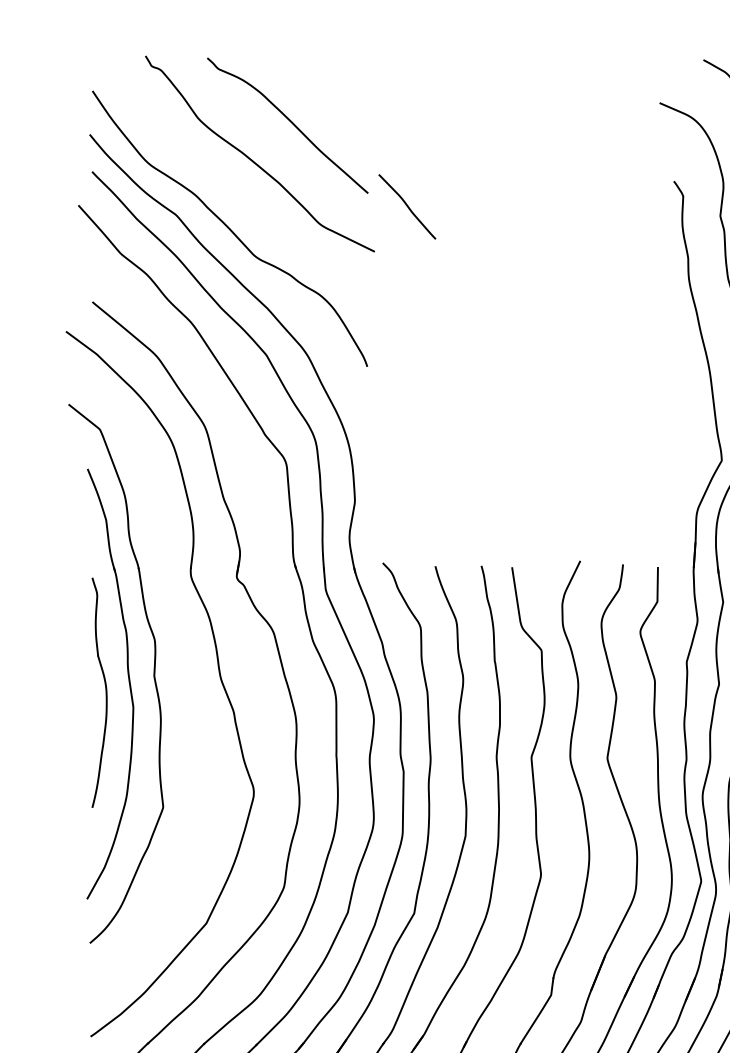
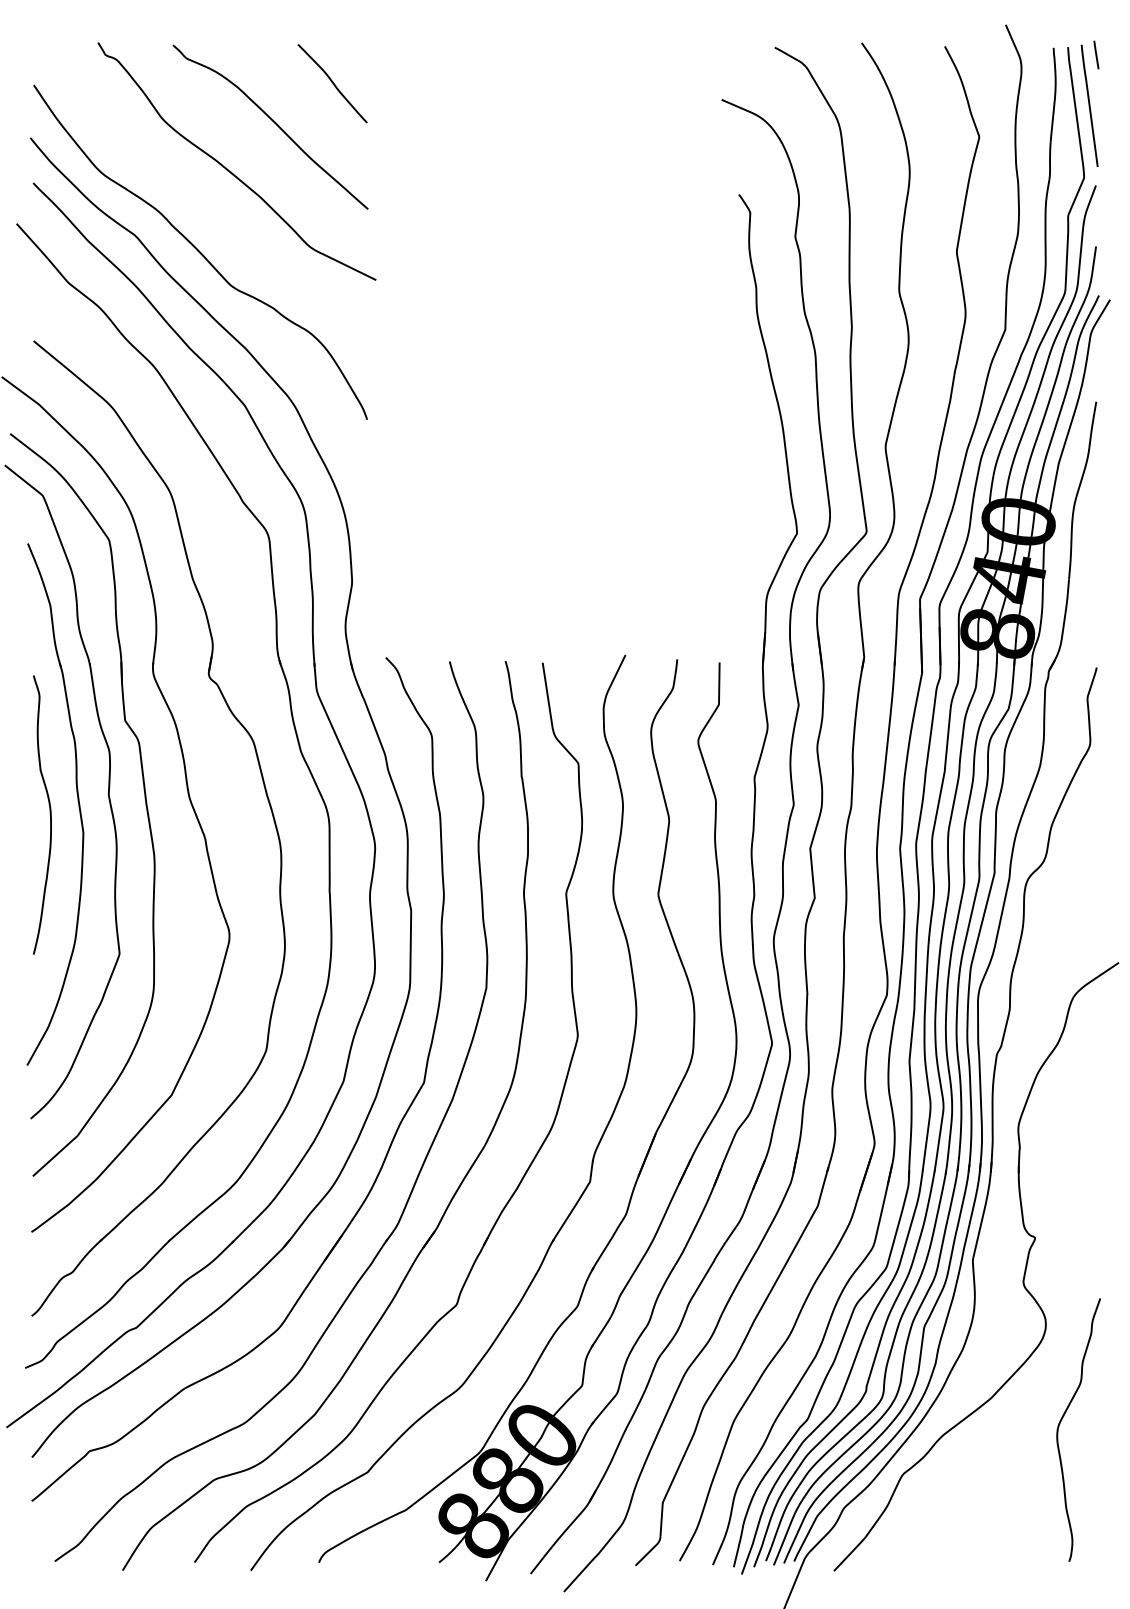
curve: (407, 206) -> (332, 83), moved
part: (183, 679) -> (144, 798), added

